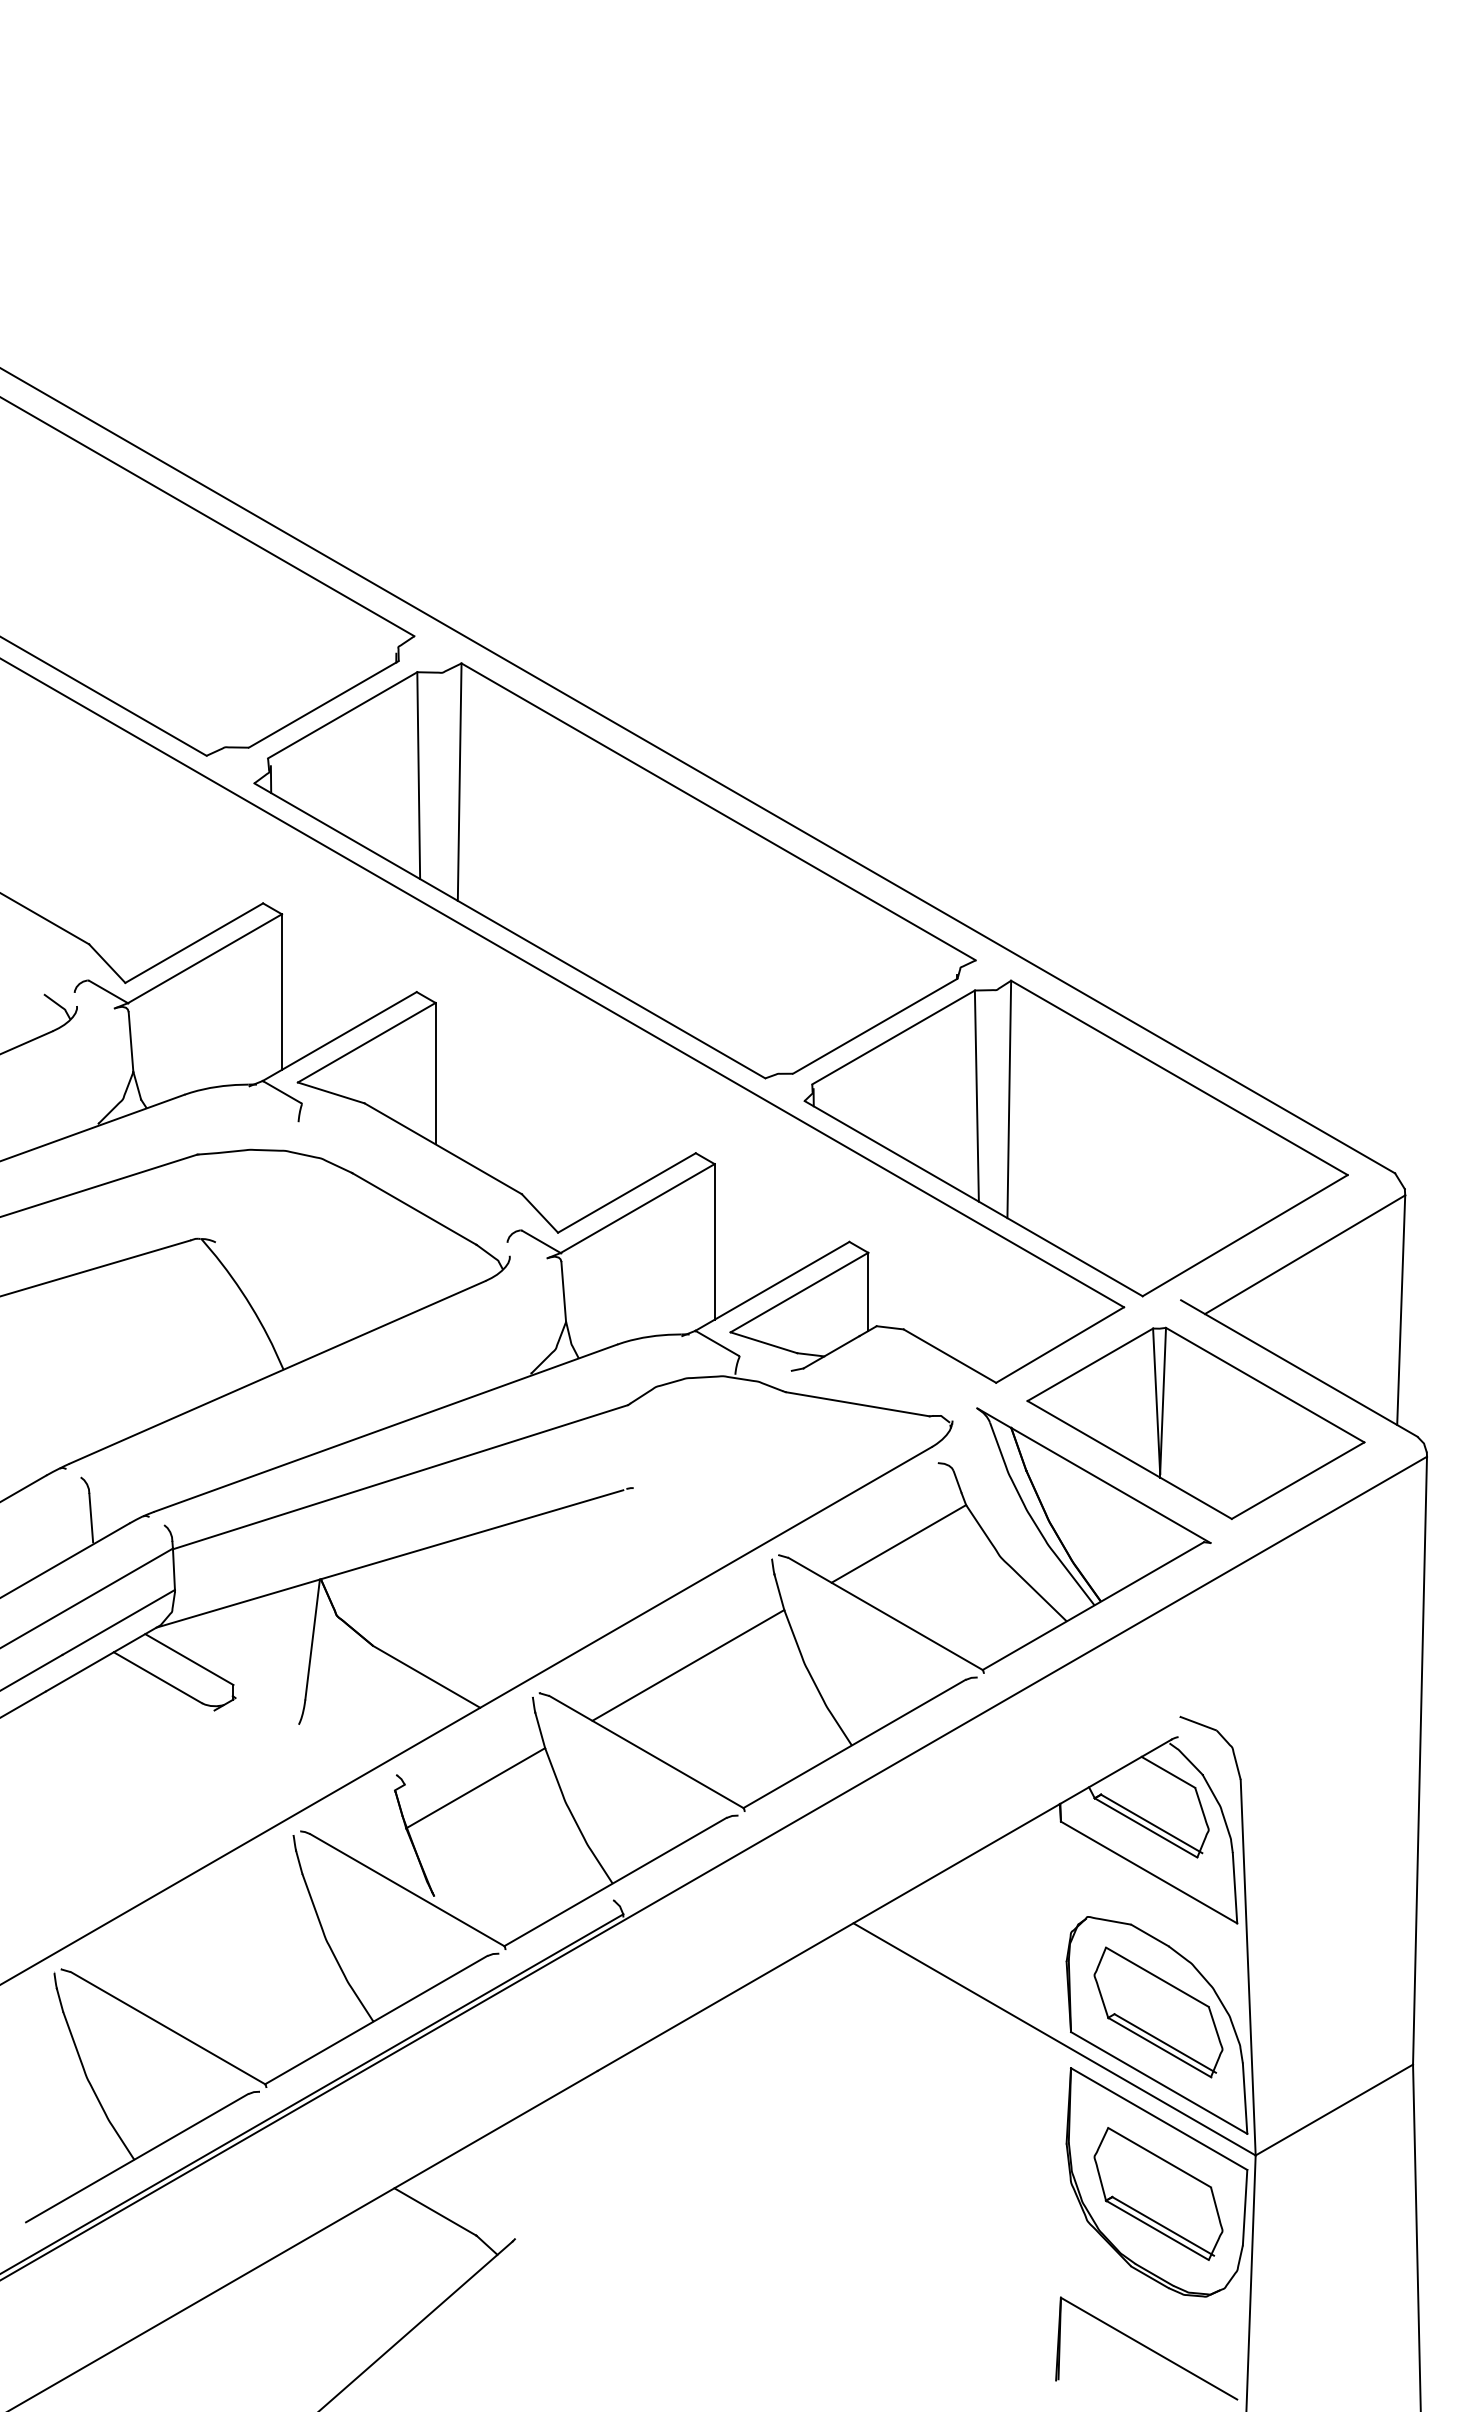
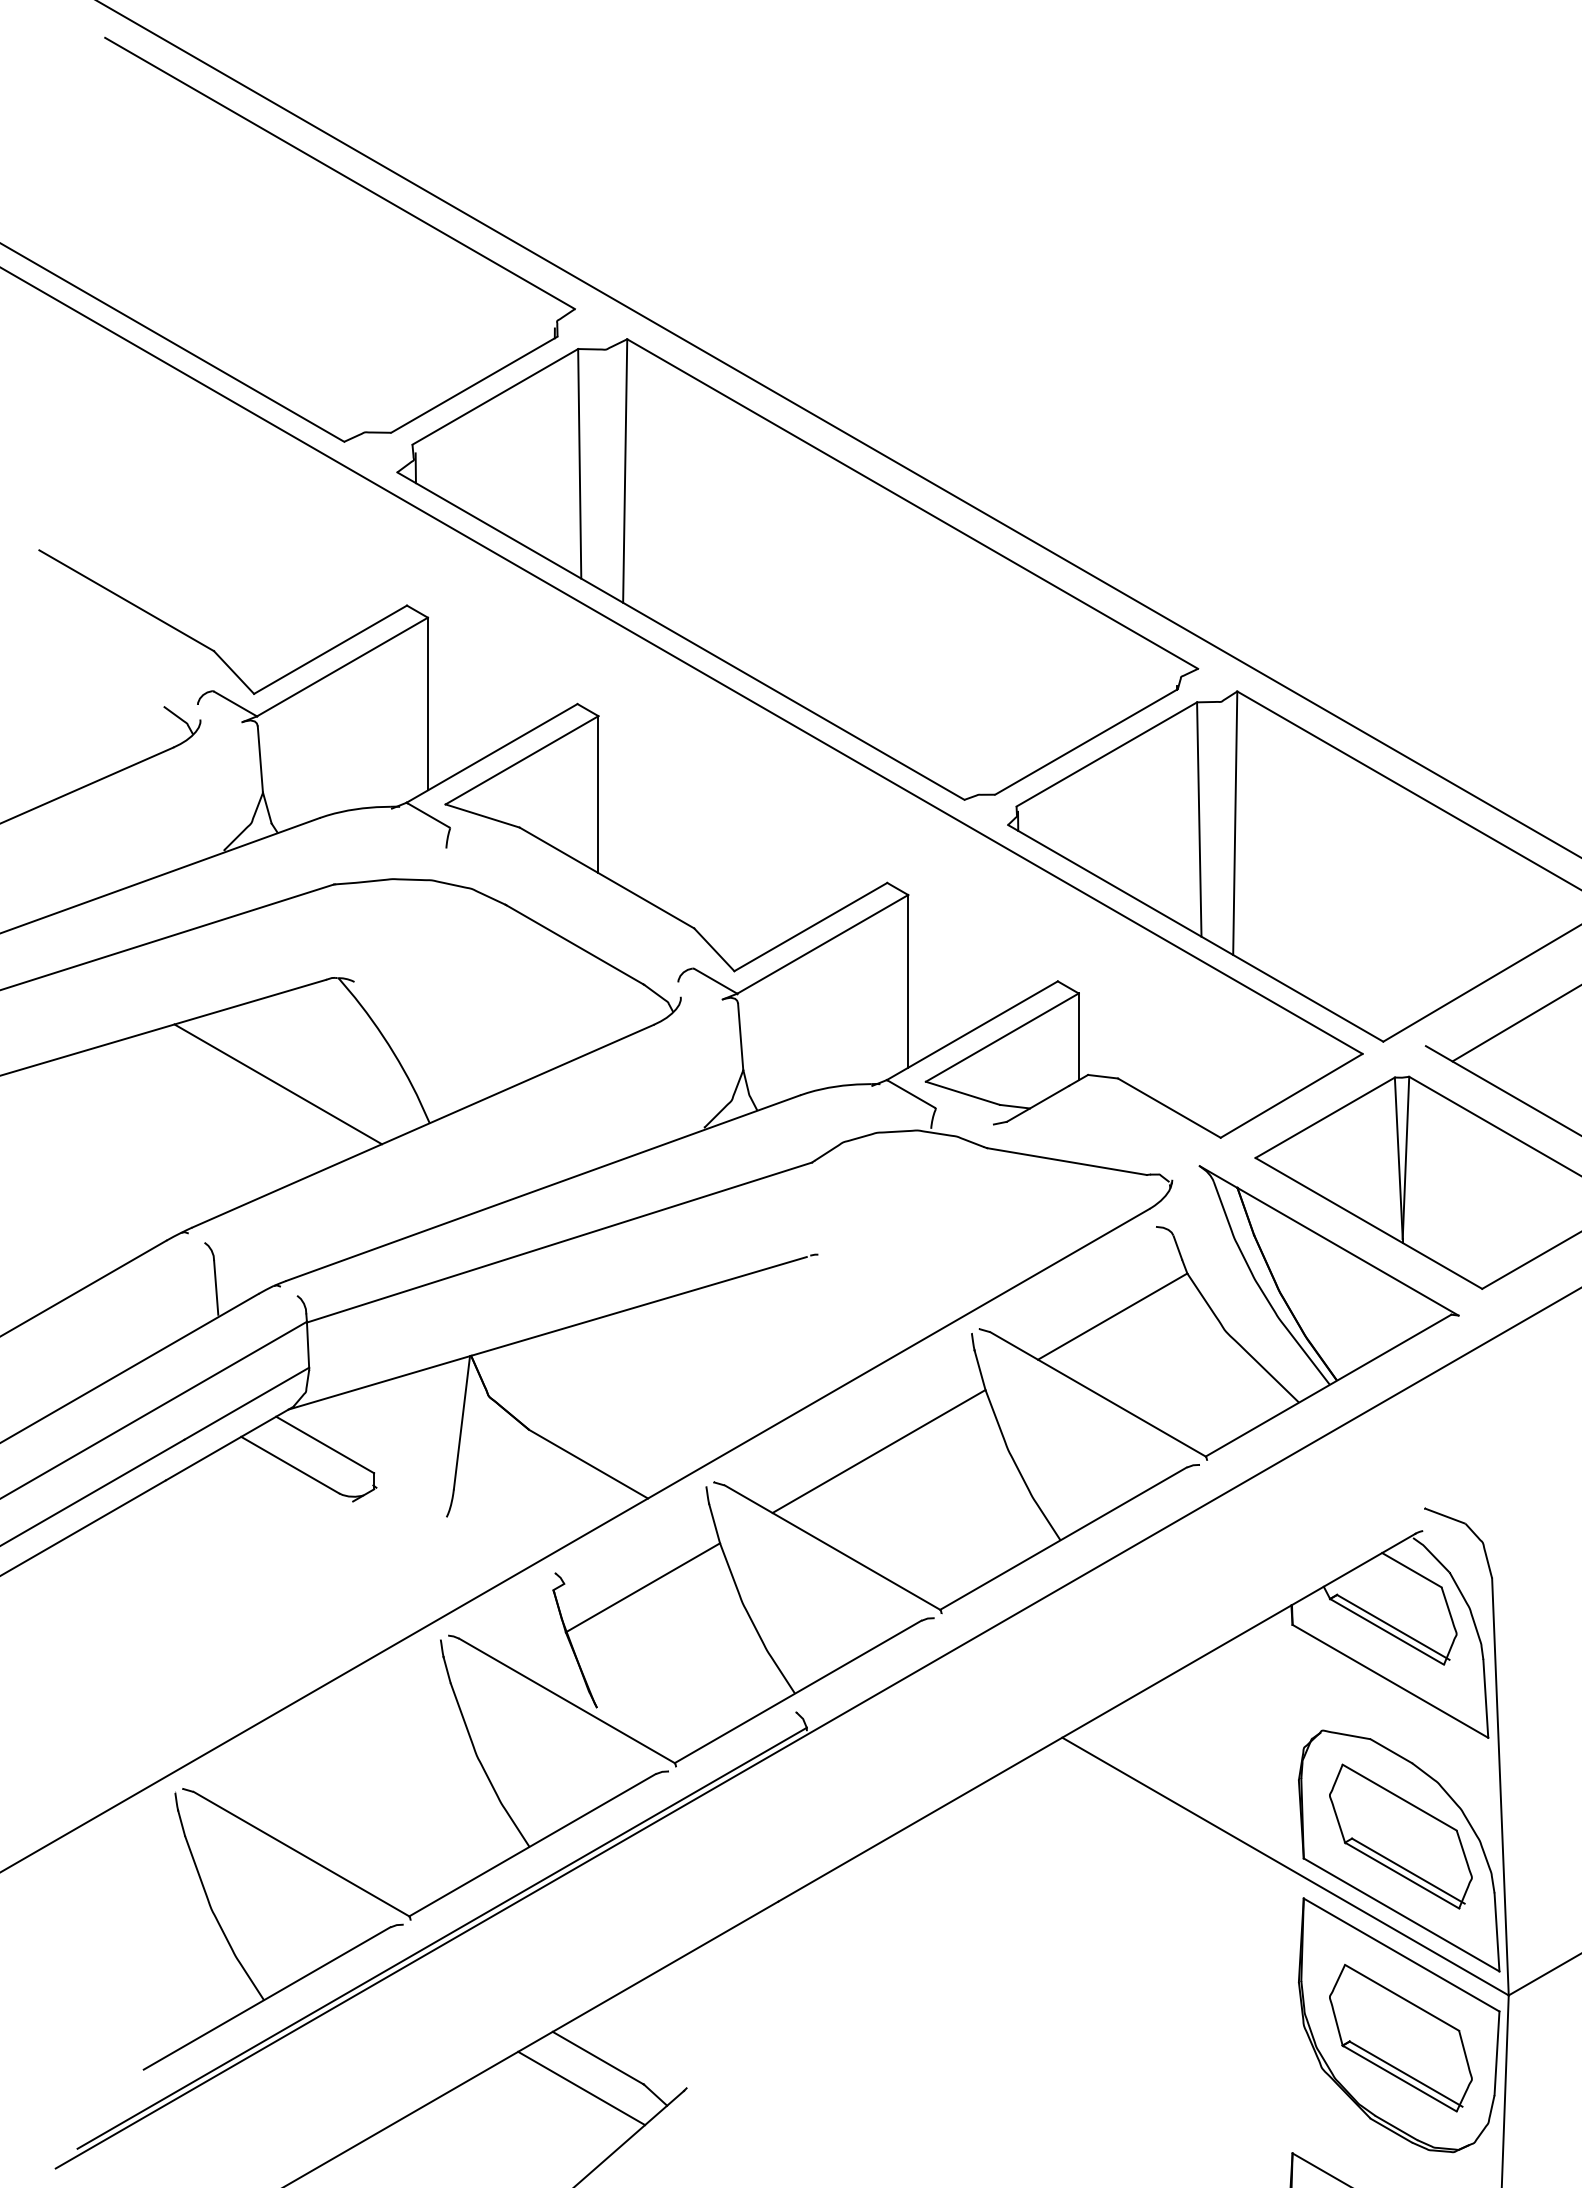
line: (146, 1334) -> (277, 1084), added
line: (420, 2239) -> (581, 2088), added

